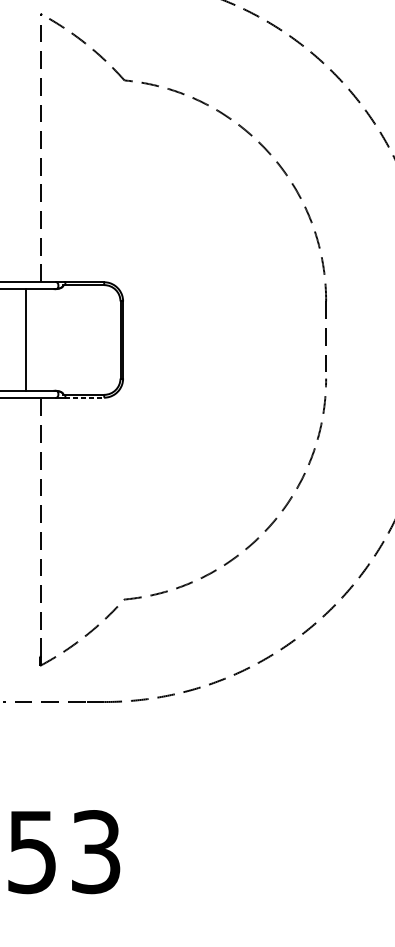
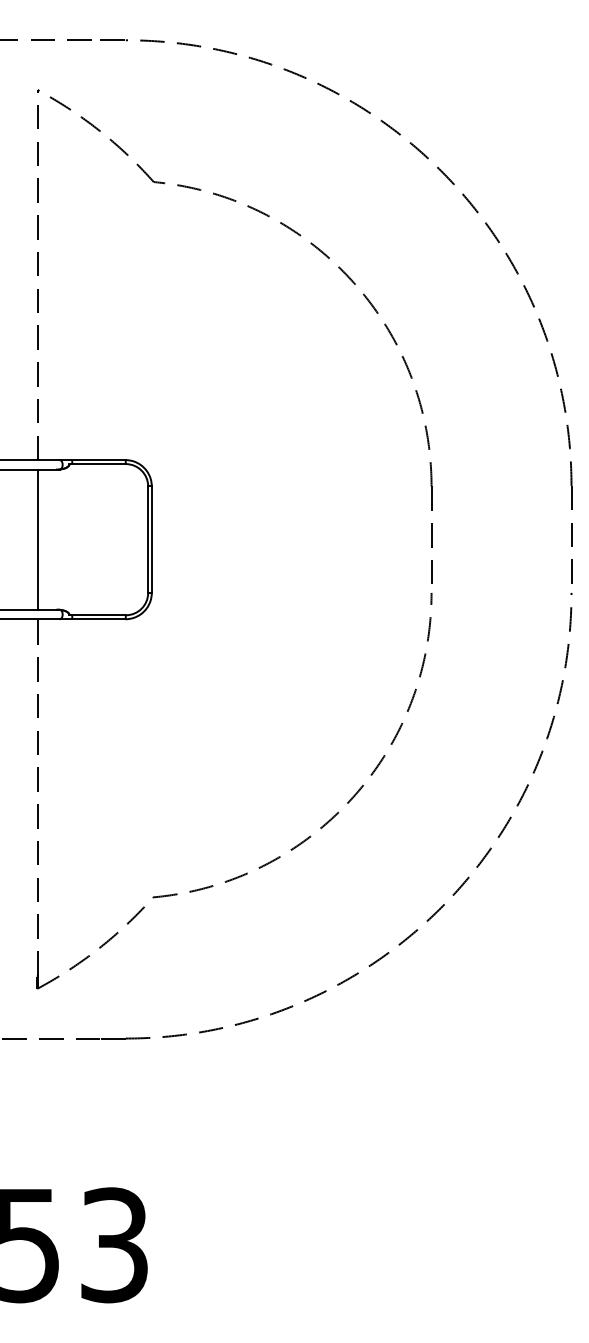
line: (26, 339) -> (37, 539), moved
line: (84, 397) -> (98, 619), dashed -> solid

